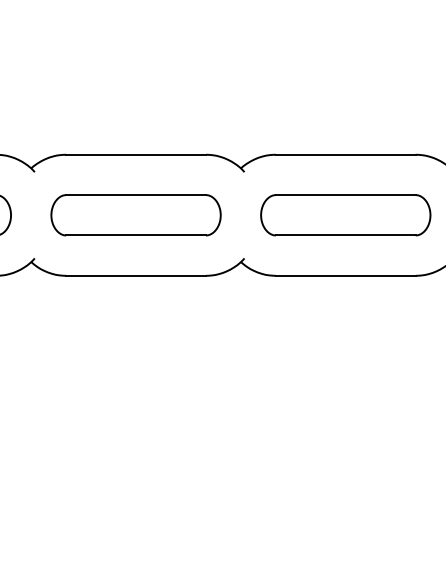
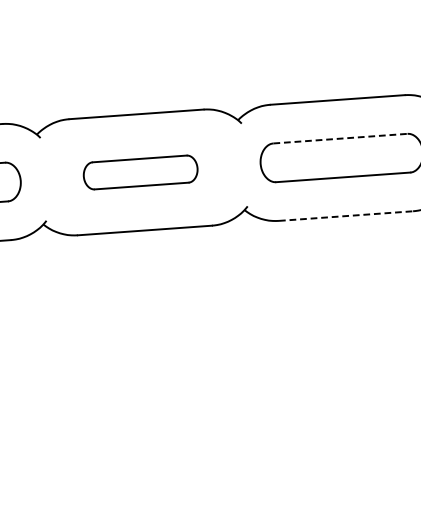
line: (345, 195) -> (340, 139), solid -> dashed
part: (135, 215) -> (140, 172), size x0.7
line: (345, 275) -> (345, 215), solid -> dashed

